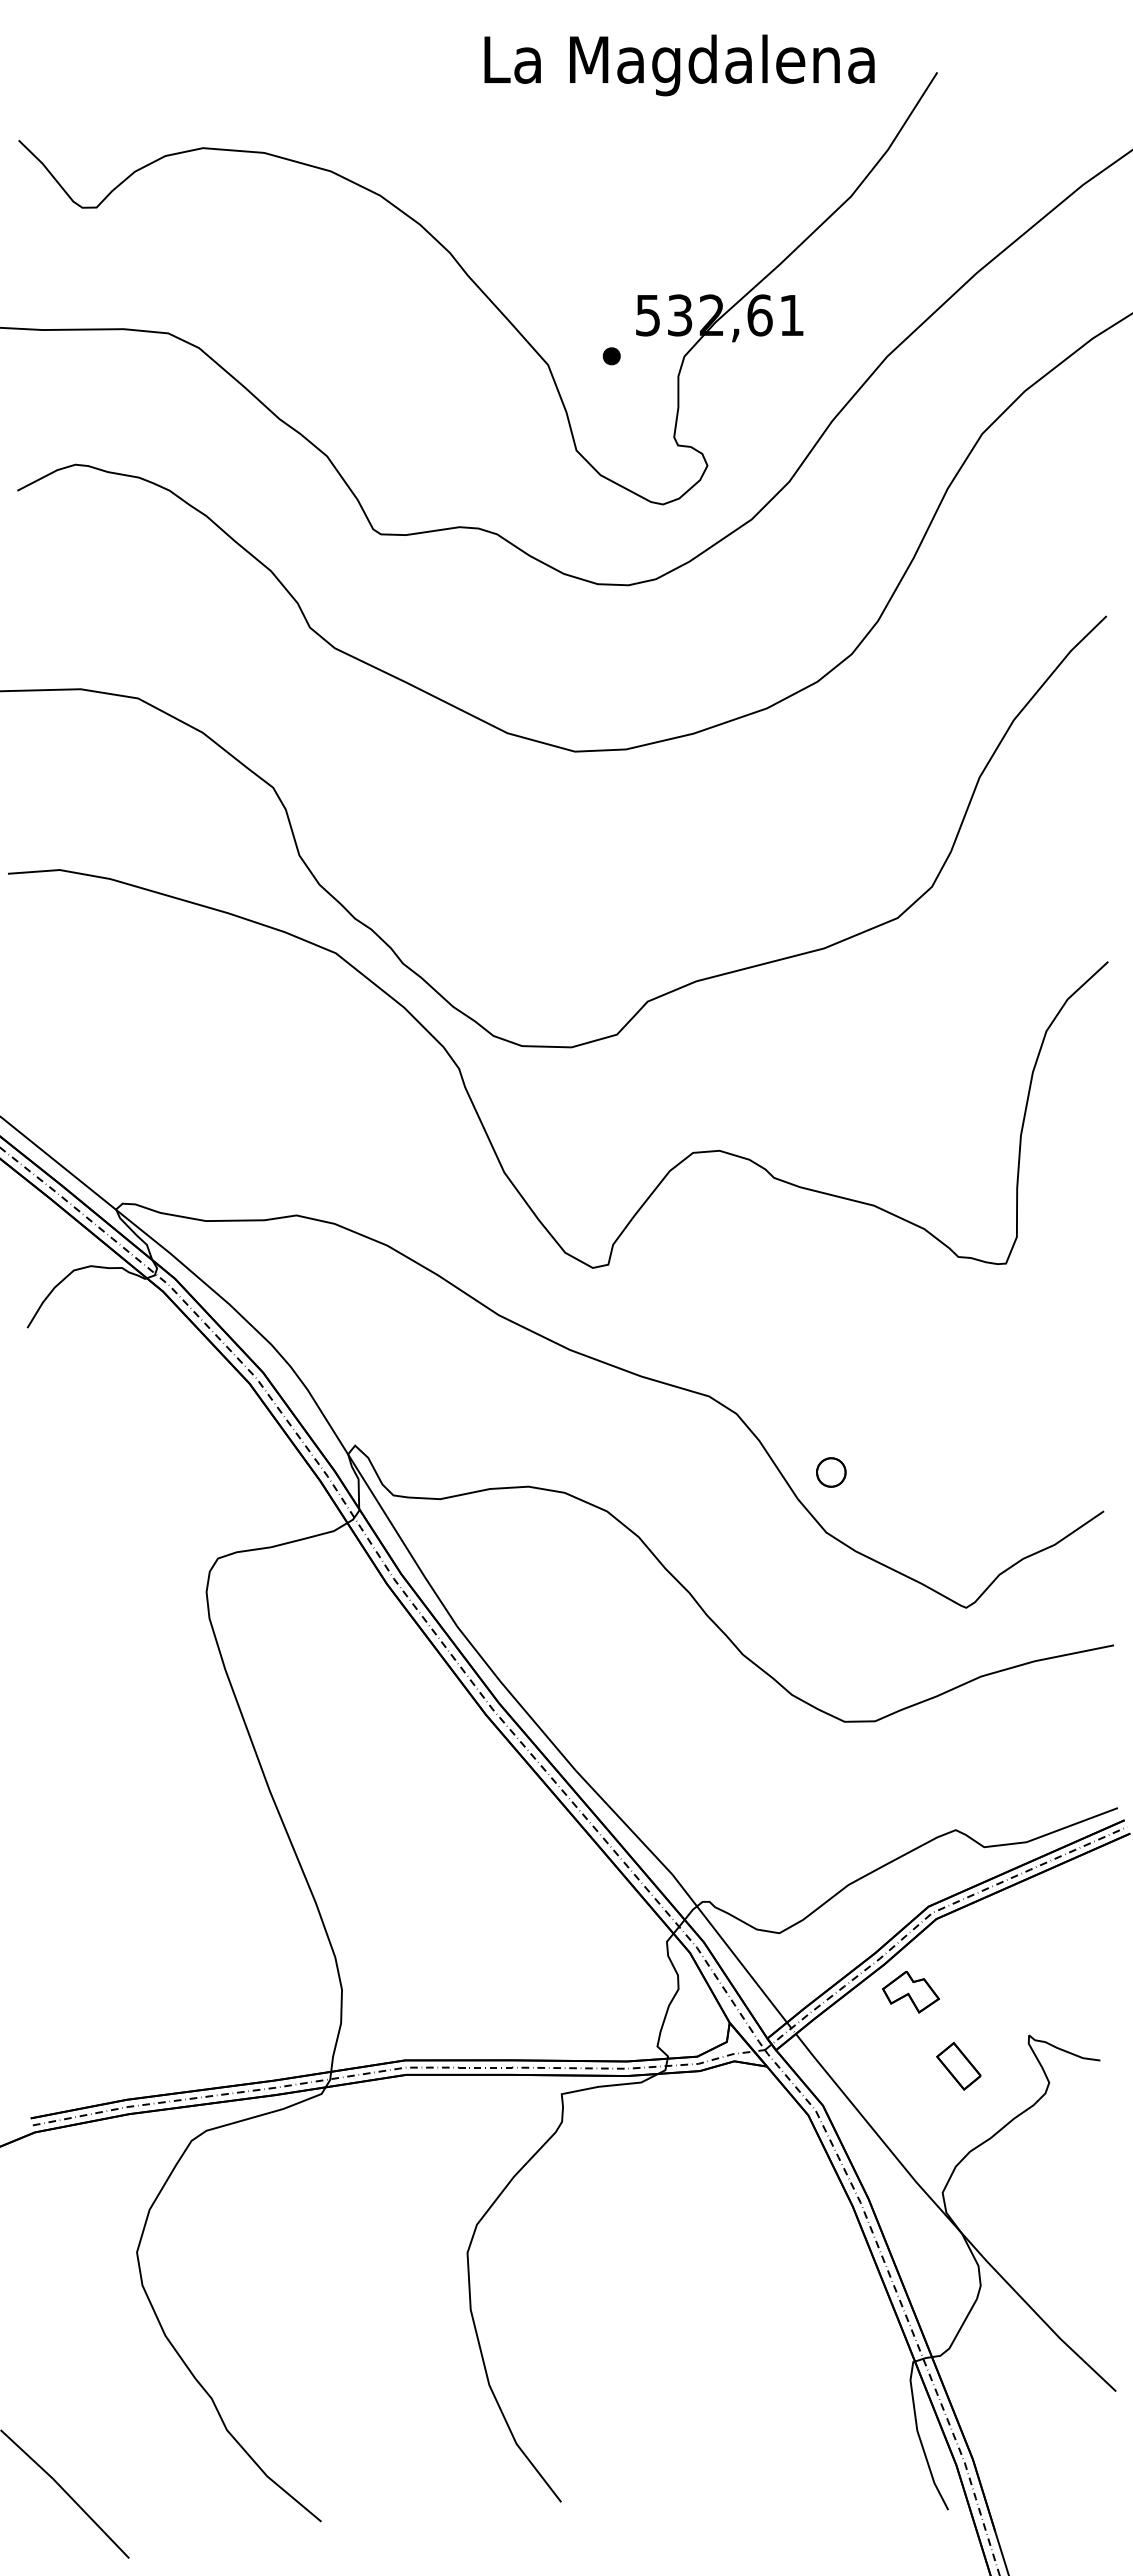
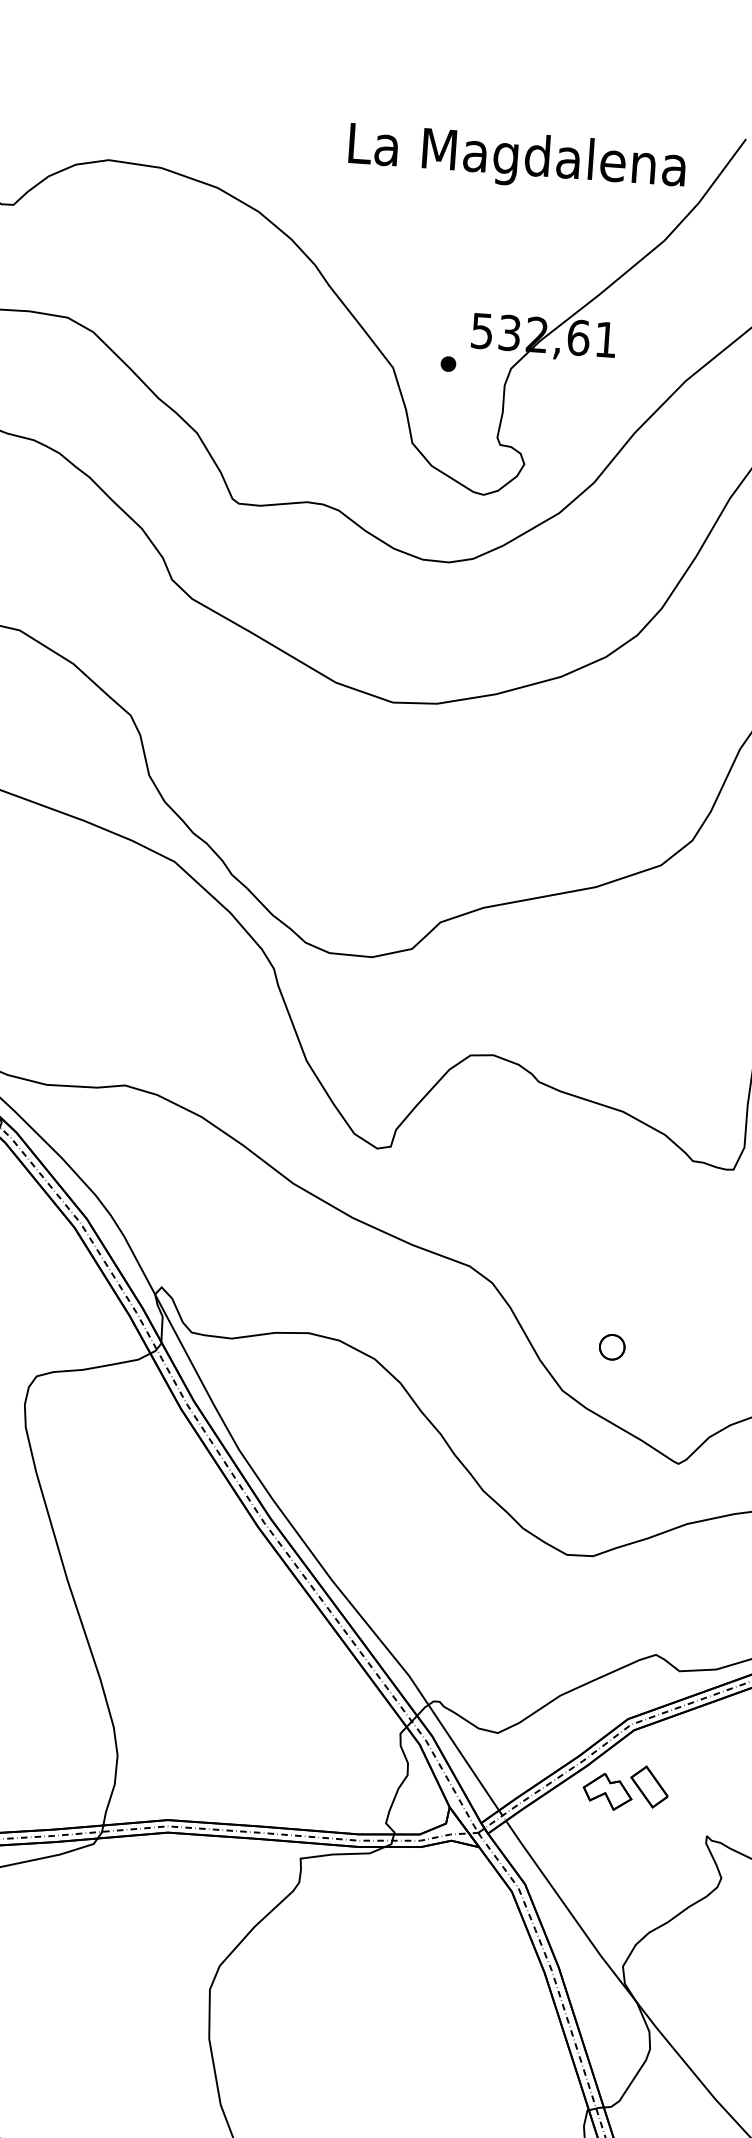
text: (679, 65) -> (517, 159), moved
part: (831, 1472) -> (612, 1347), moved
part: (958, 2066) -> (649, 1787), moved

